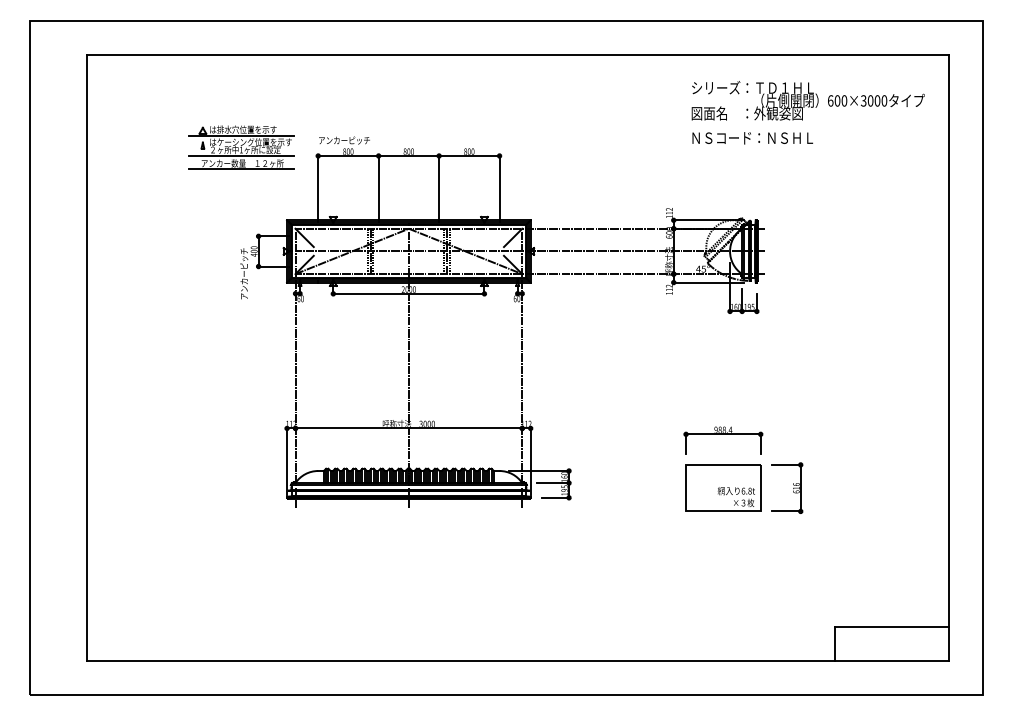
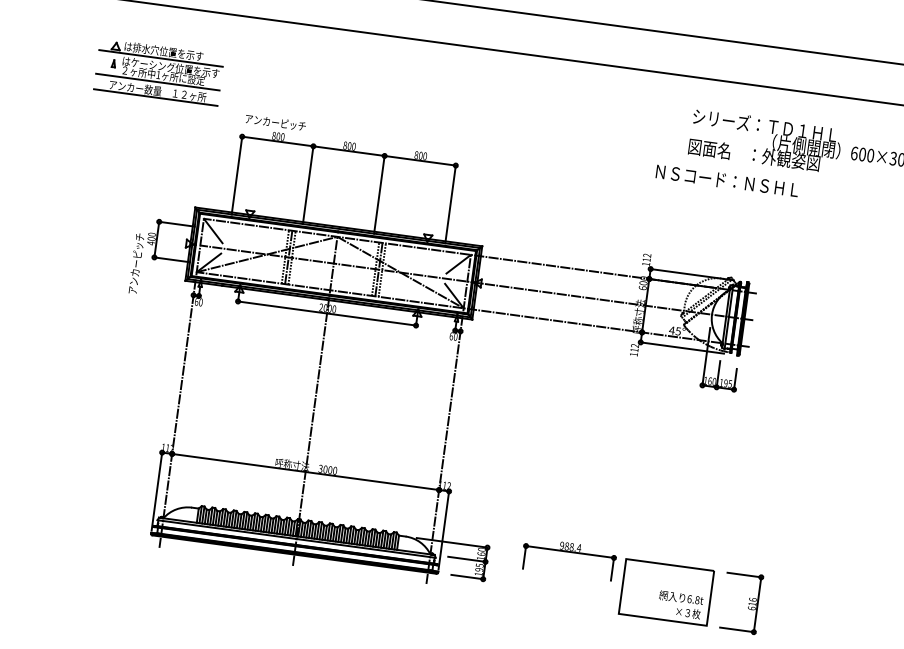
text: (752, 138) -> (727, 181), moved
part: (241, 147) -> (158, 72), moved
part: (723, 440) -> (569, 559), moved

